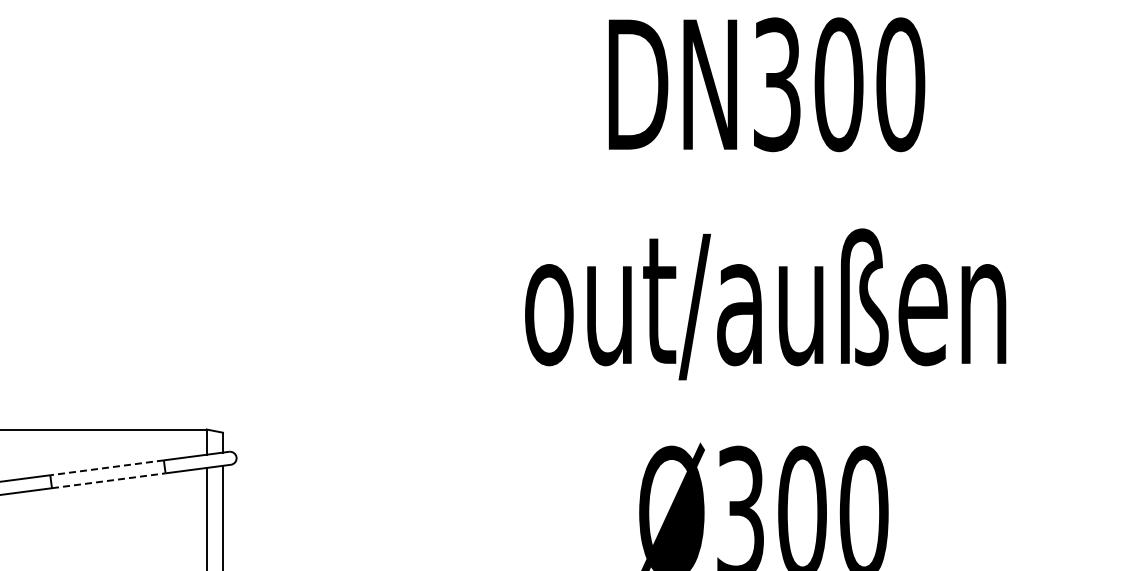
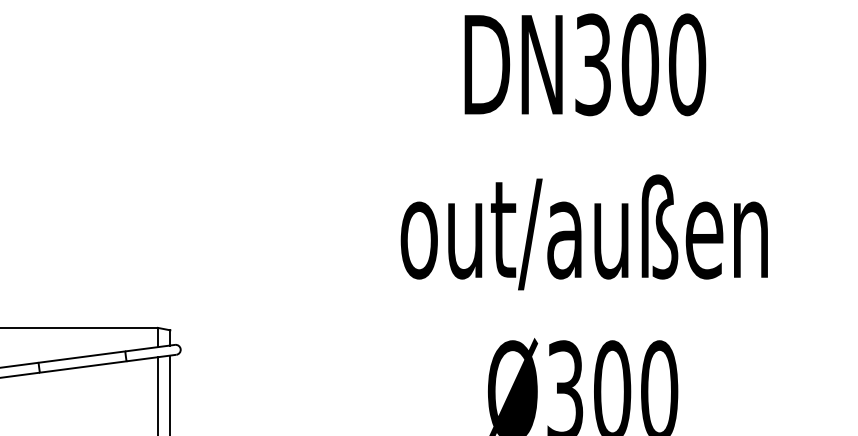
line: (106, 467) -> (81, 356), dashed -> solid
line: (109, 480) -> (83, 366), dashed -> solid

